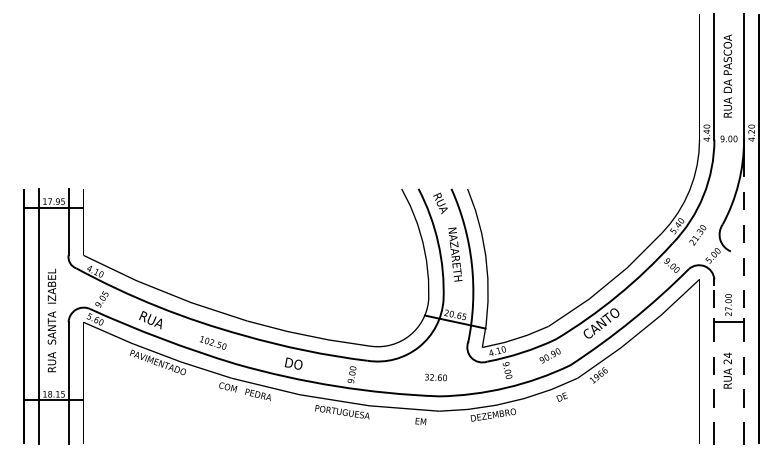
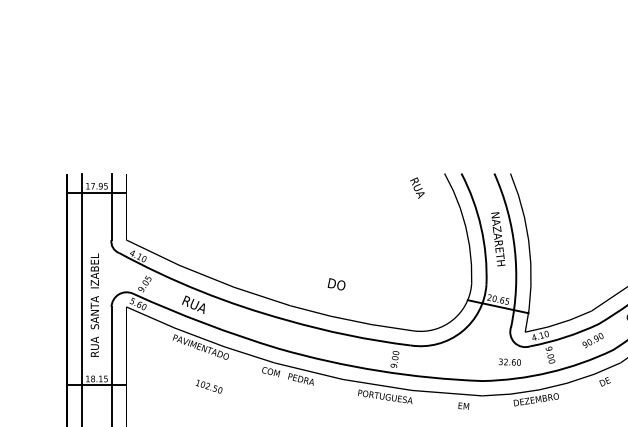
text: (440, 203) -> (417, 188), moved
text: (212, 342) -> (208, 386), moved
text: (293, 363) -> (336, 284), moved
text: (435, 377) -> (509, 362), moved

